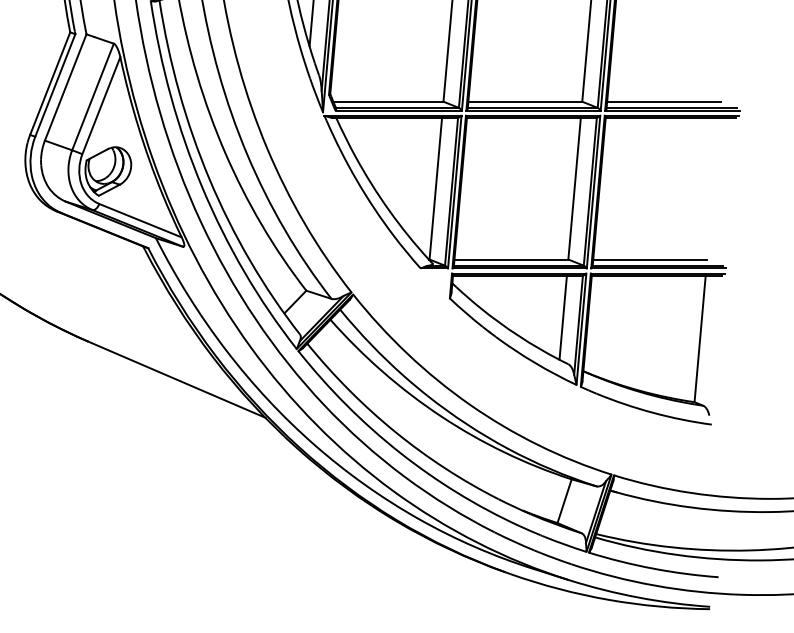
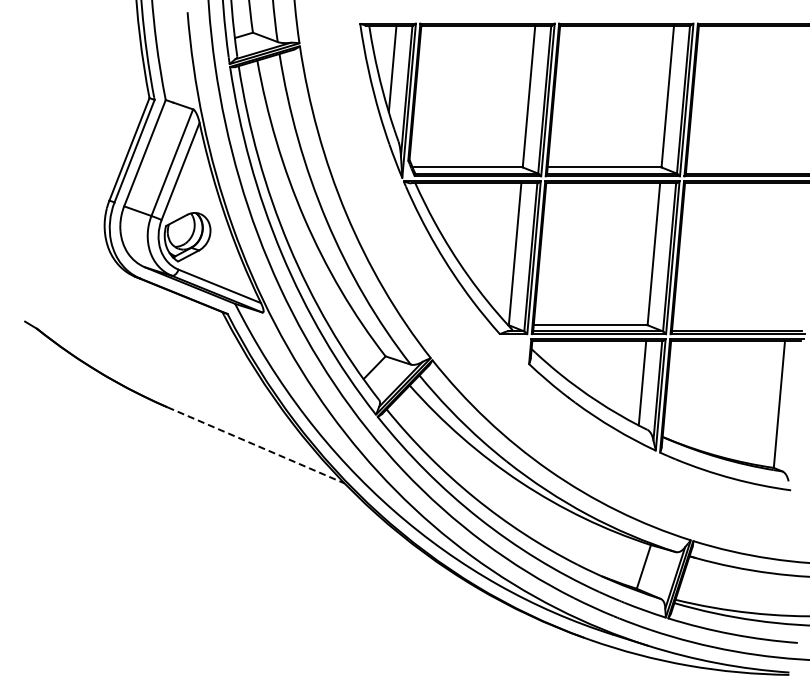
line: (664, 101) -> (743, 167), removed
line: (650, 259) -> (729, 325), removed
line: (177, 379) -> (256, 445), solid -> dashed

